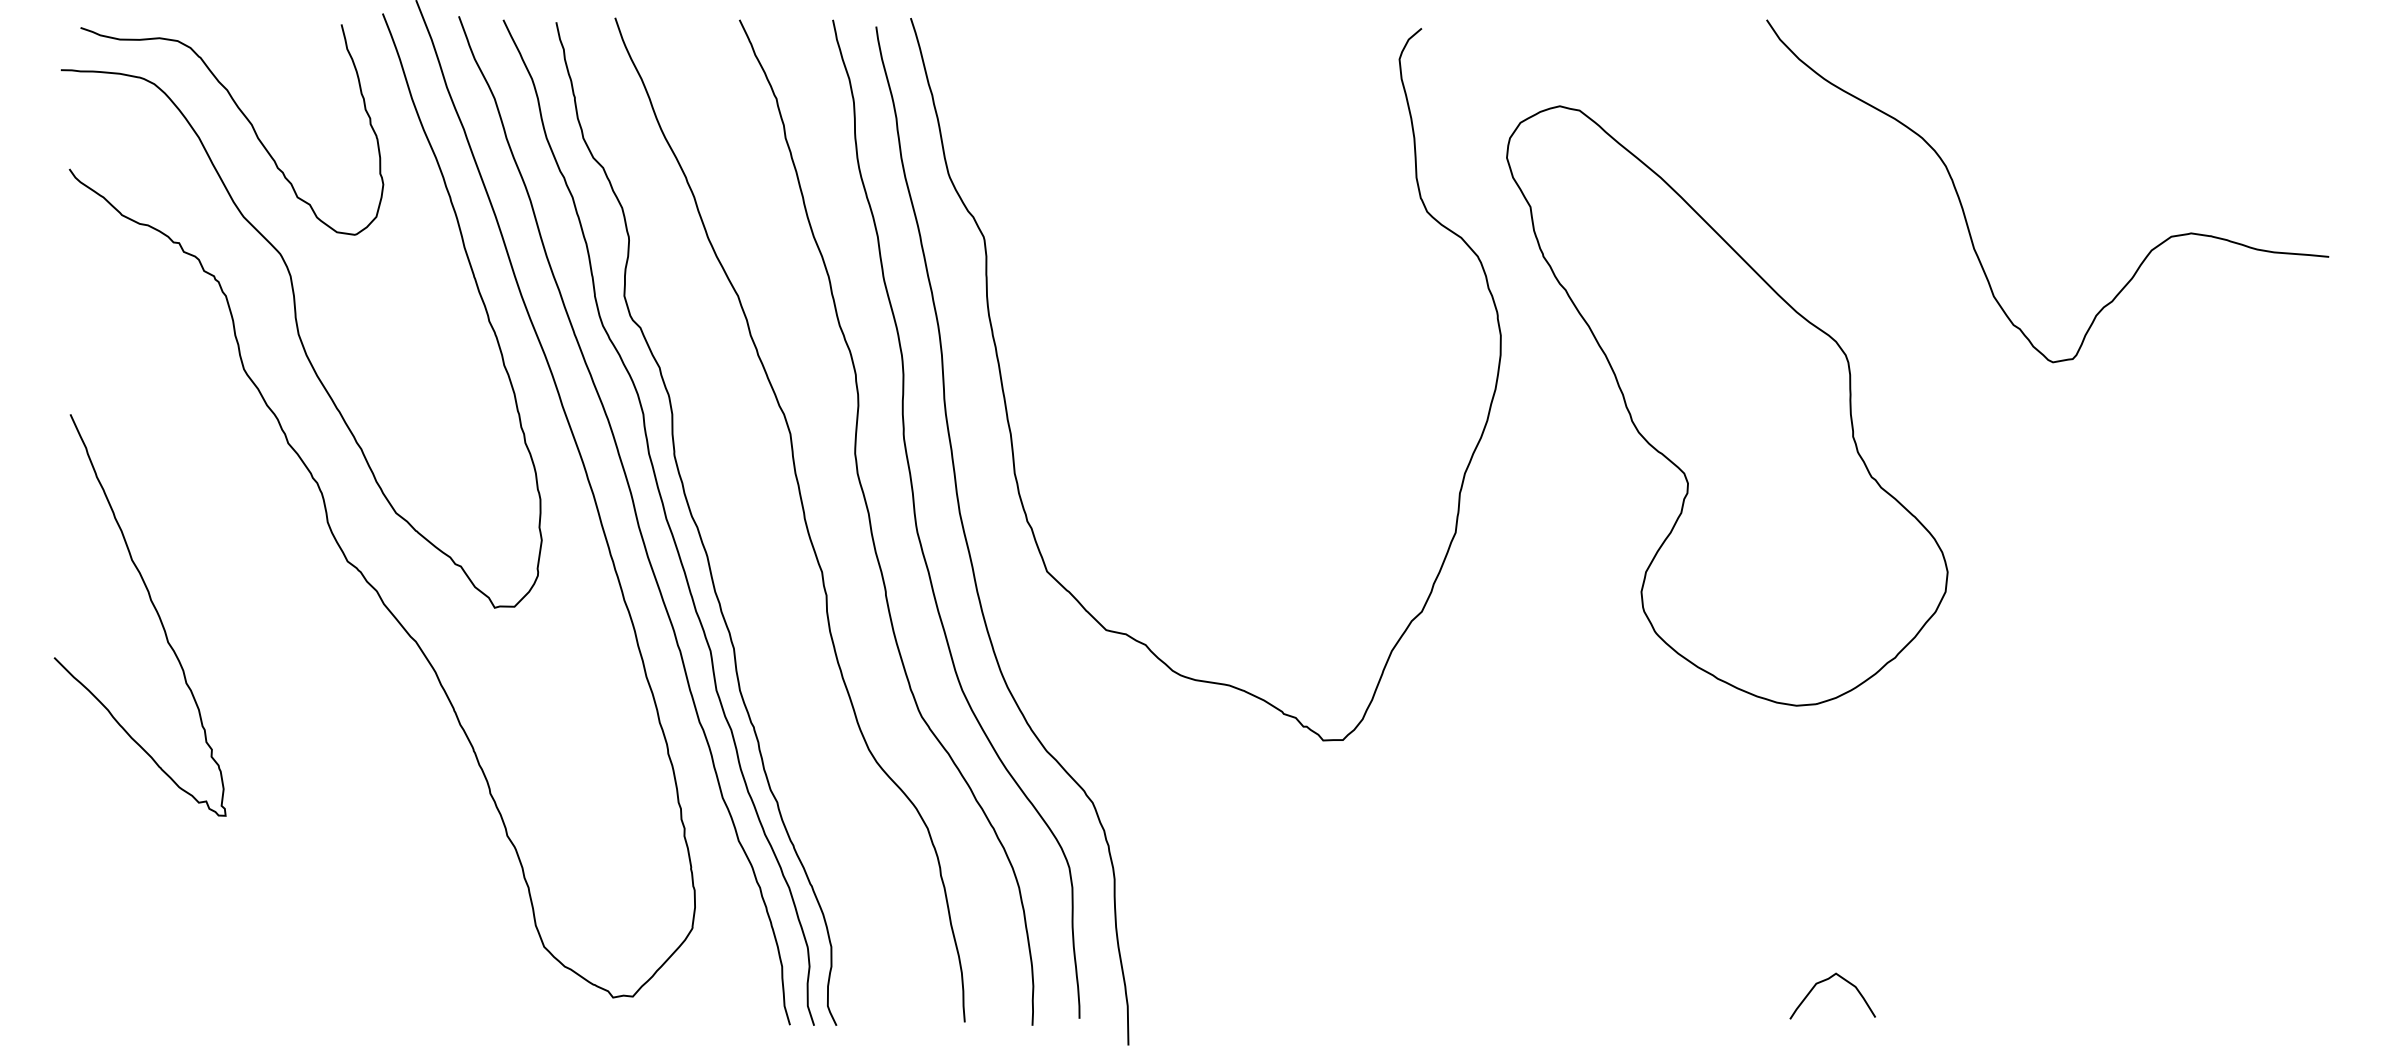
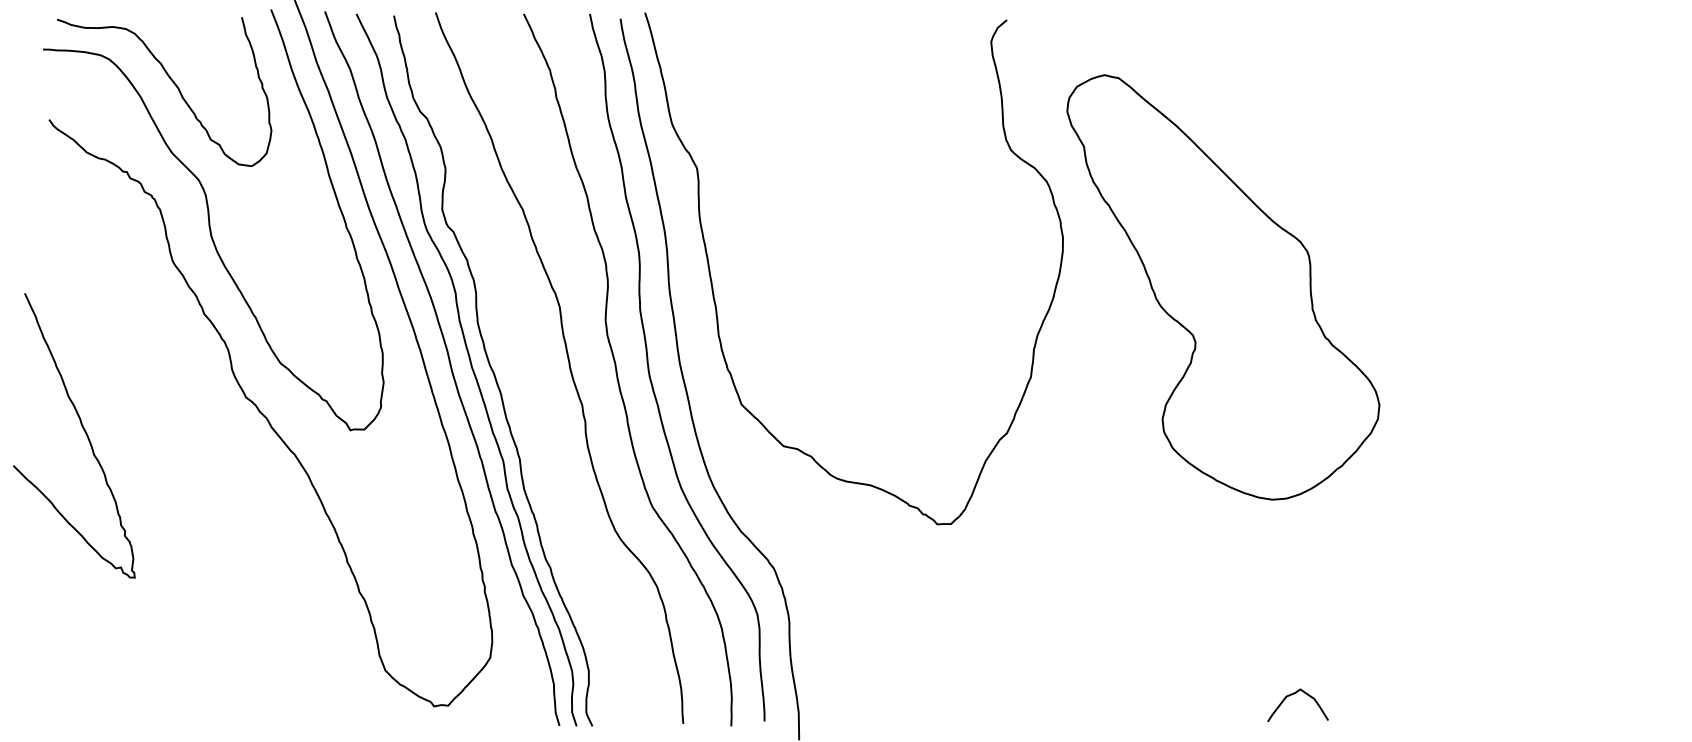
curve: (1964, 209) -> (1391, 148), removed
curve: (153, 608) -> (83, 430), moved

